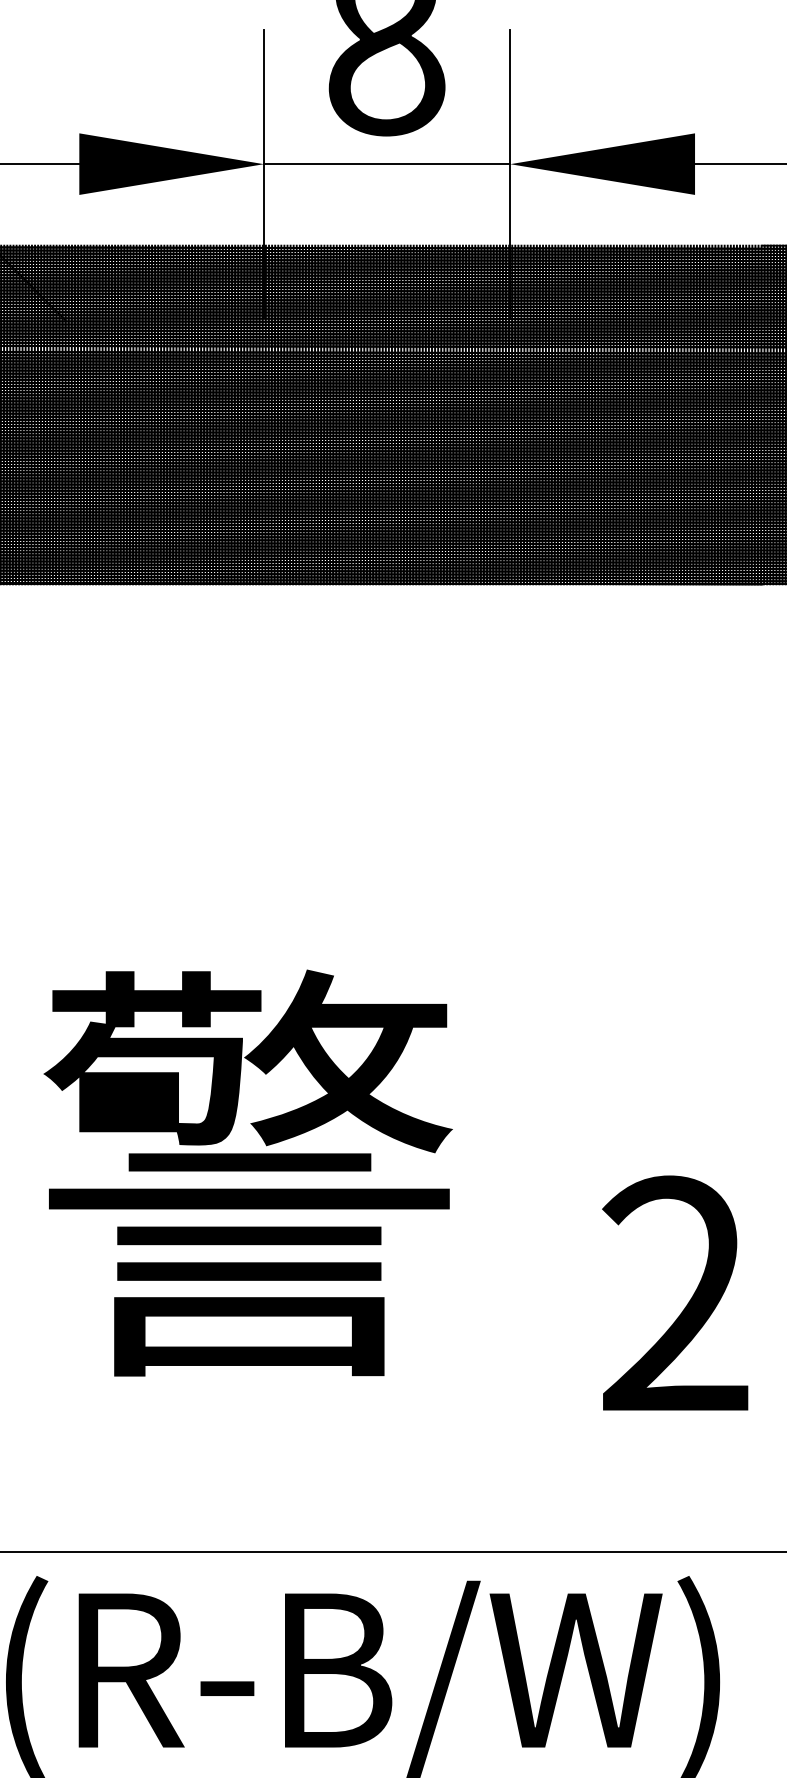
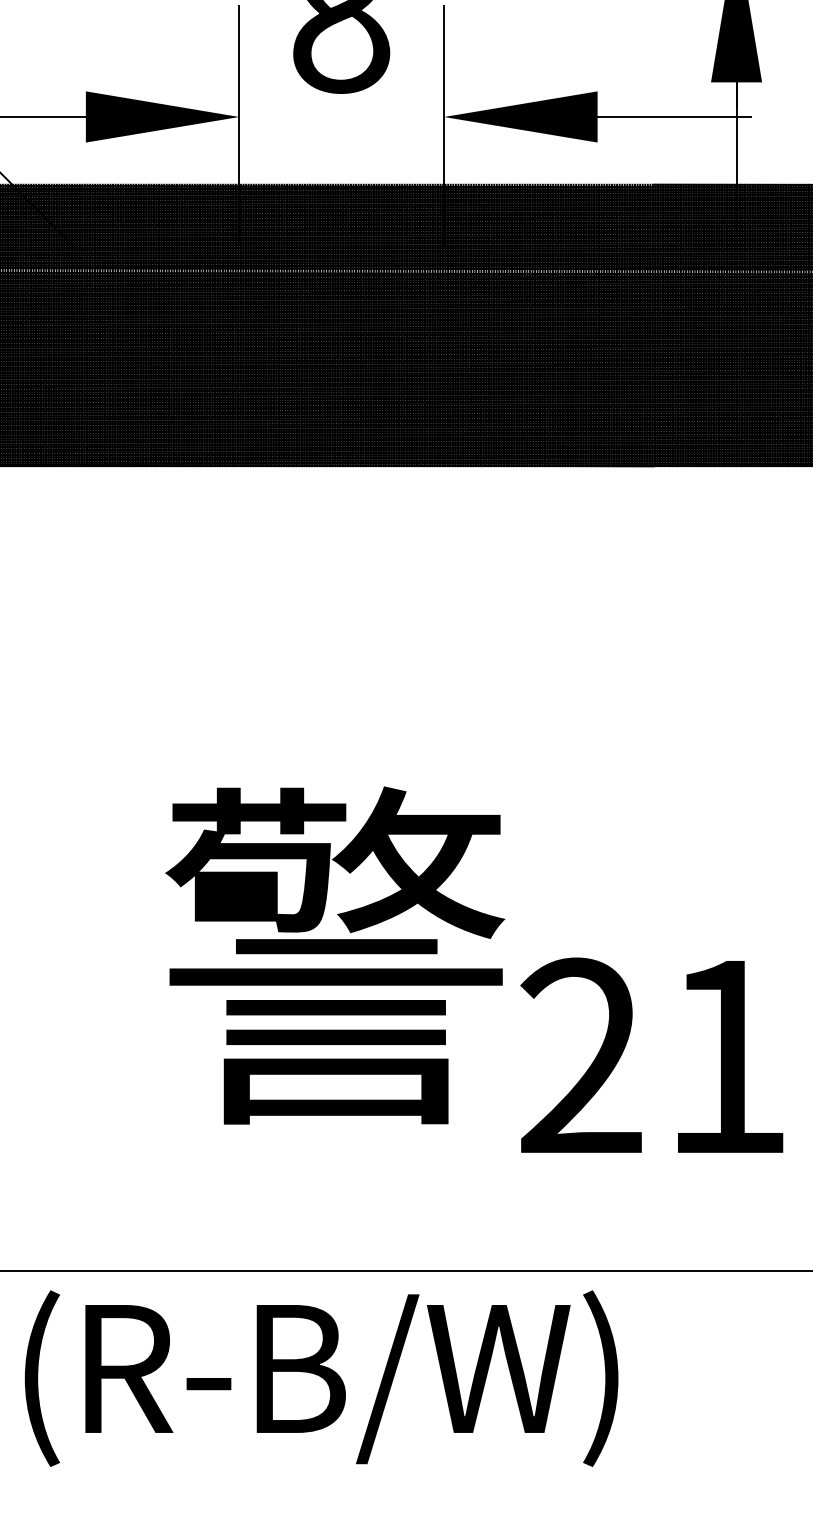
line: (386, 164) -> (341, 117), removed
text: (248, 1173) -> (335, 955), moved

